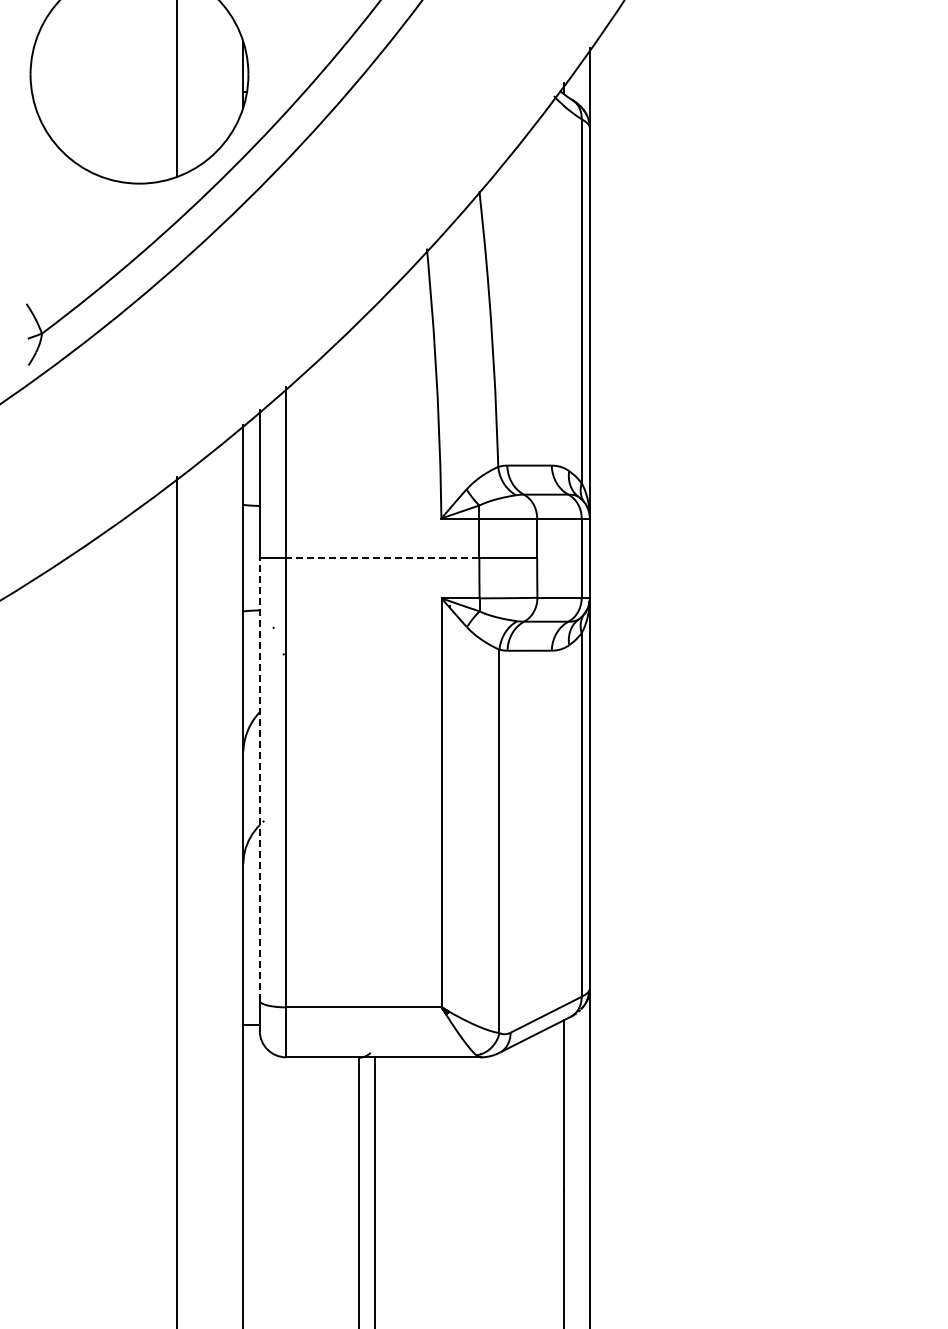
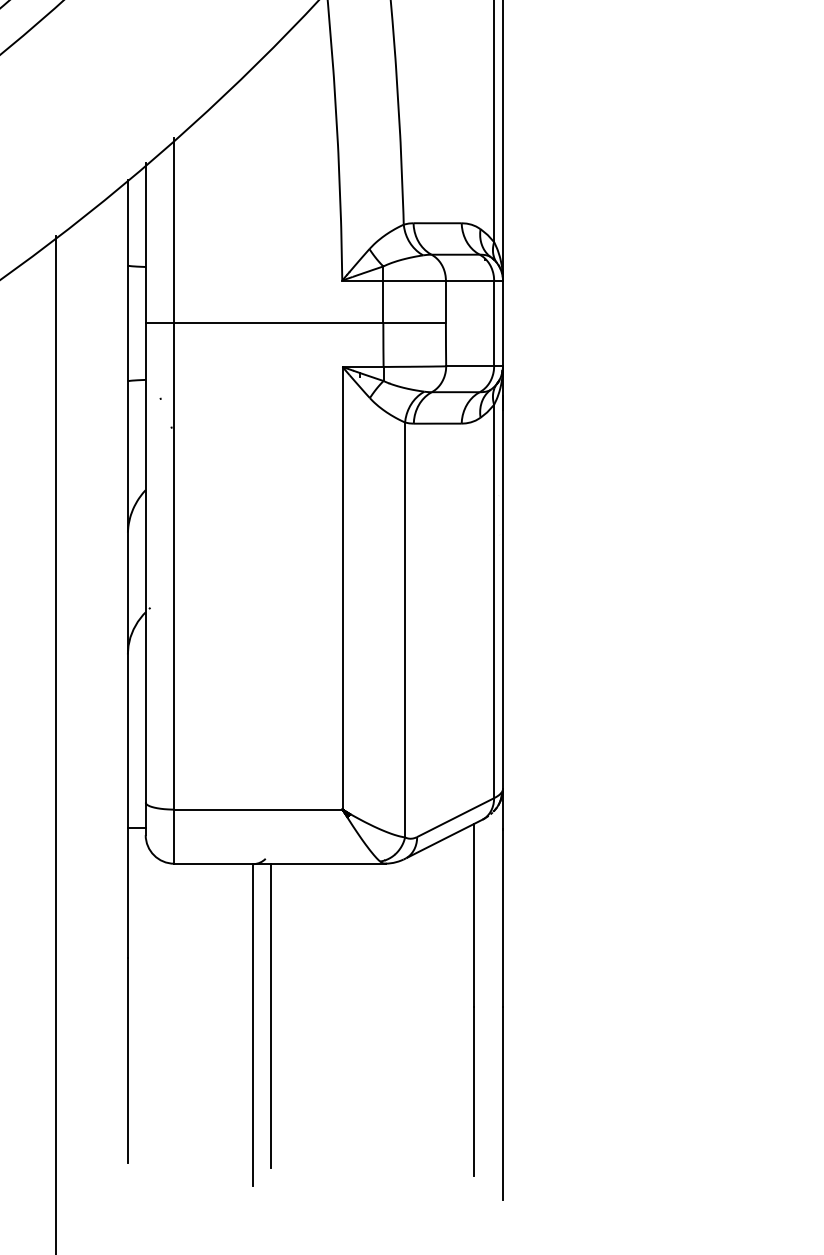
line: (382, 558) -> (278, 323), dashed -> solid
line: (259, 779) -> (145, 562), dashed -> solid

